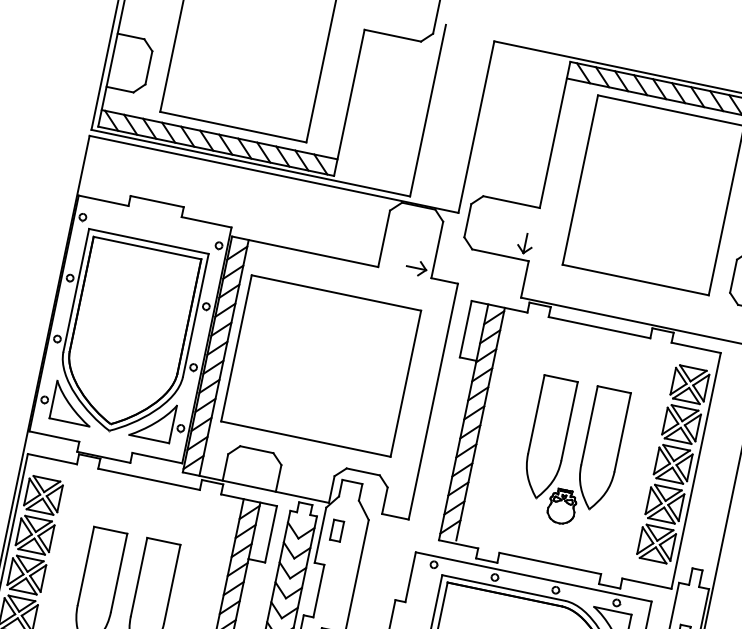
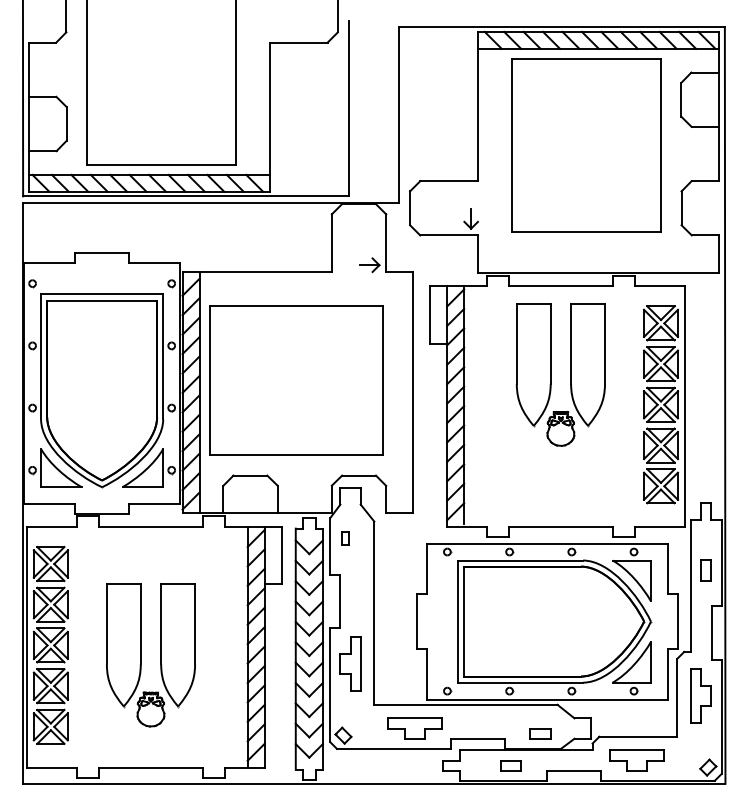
part: (564, 451) -> (551, 374), moved
part: (337, 530) -> (345, 538), size x0.6

